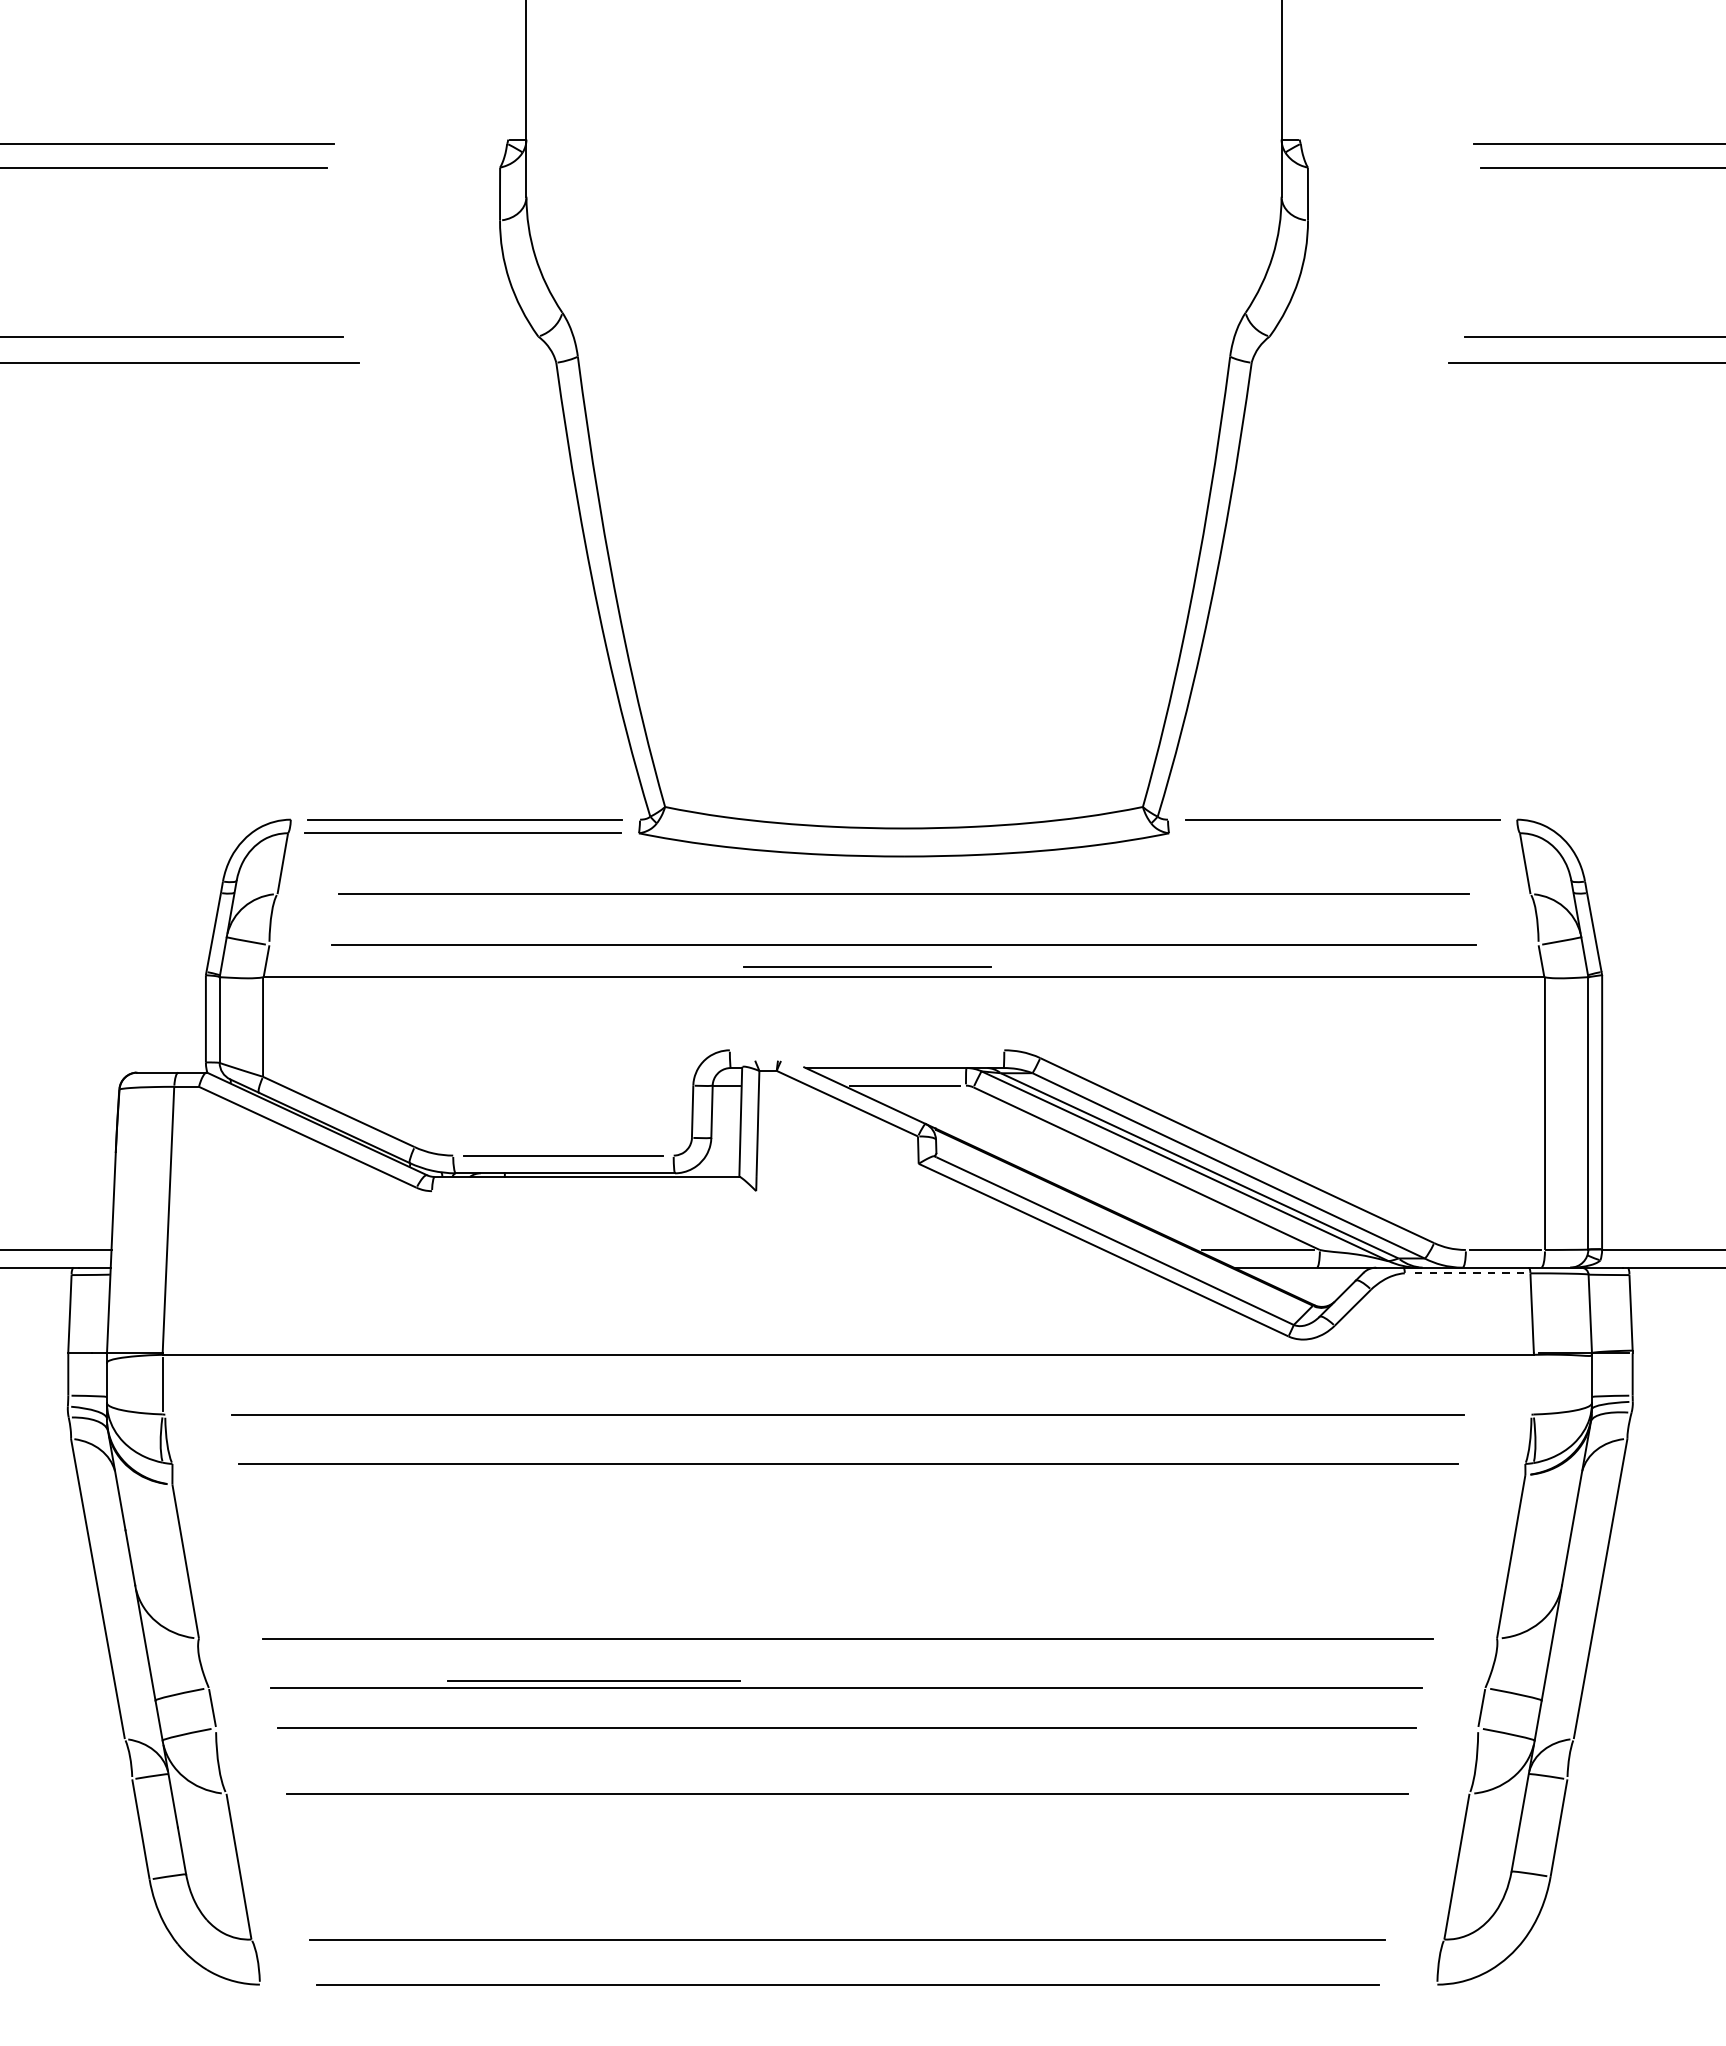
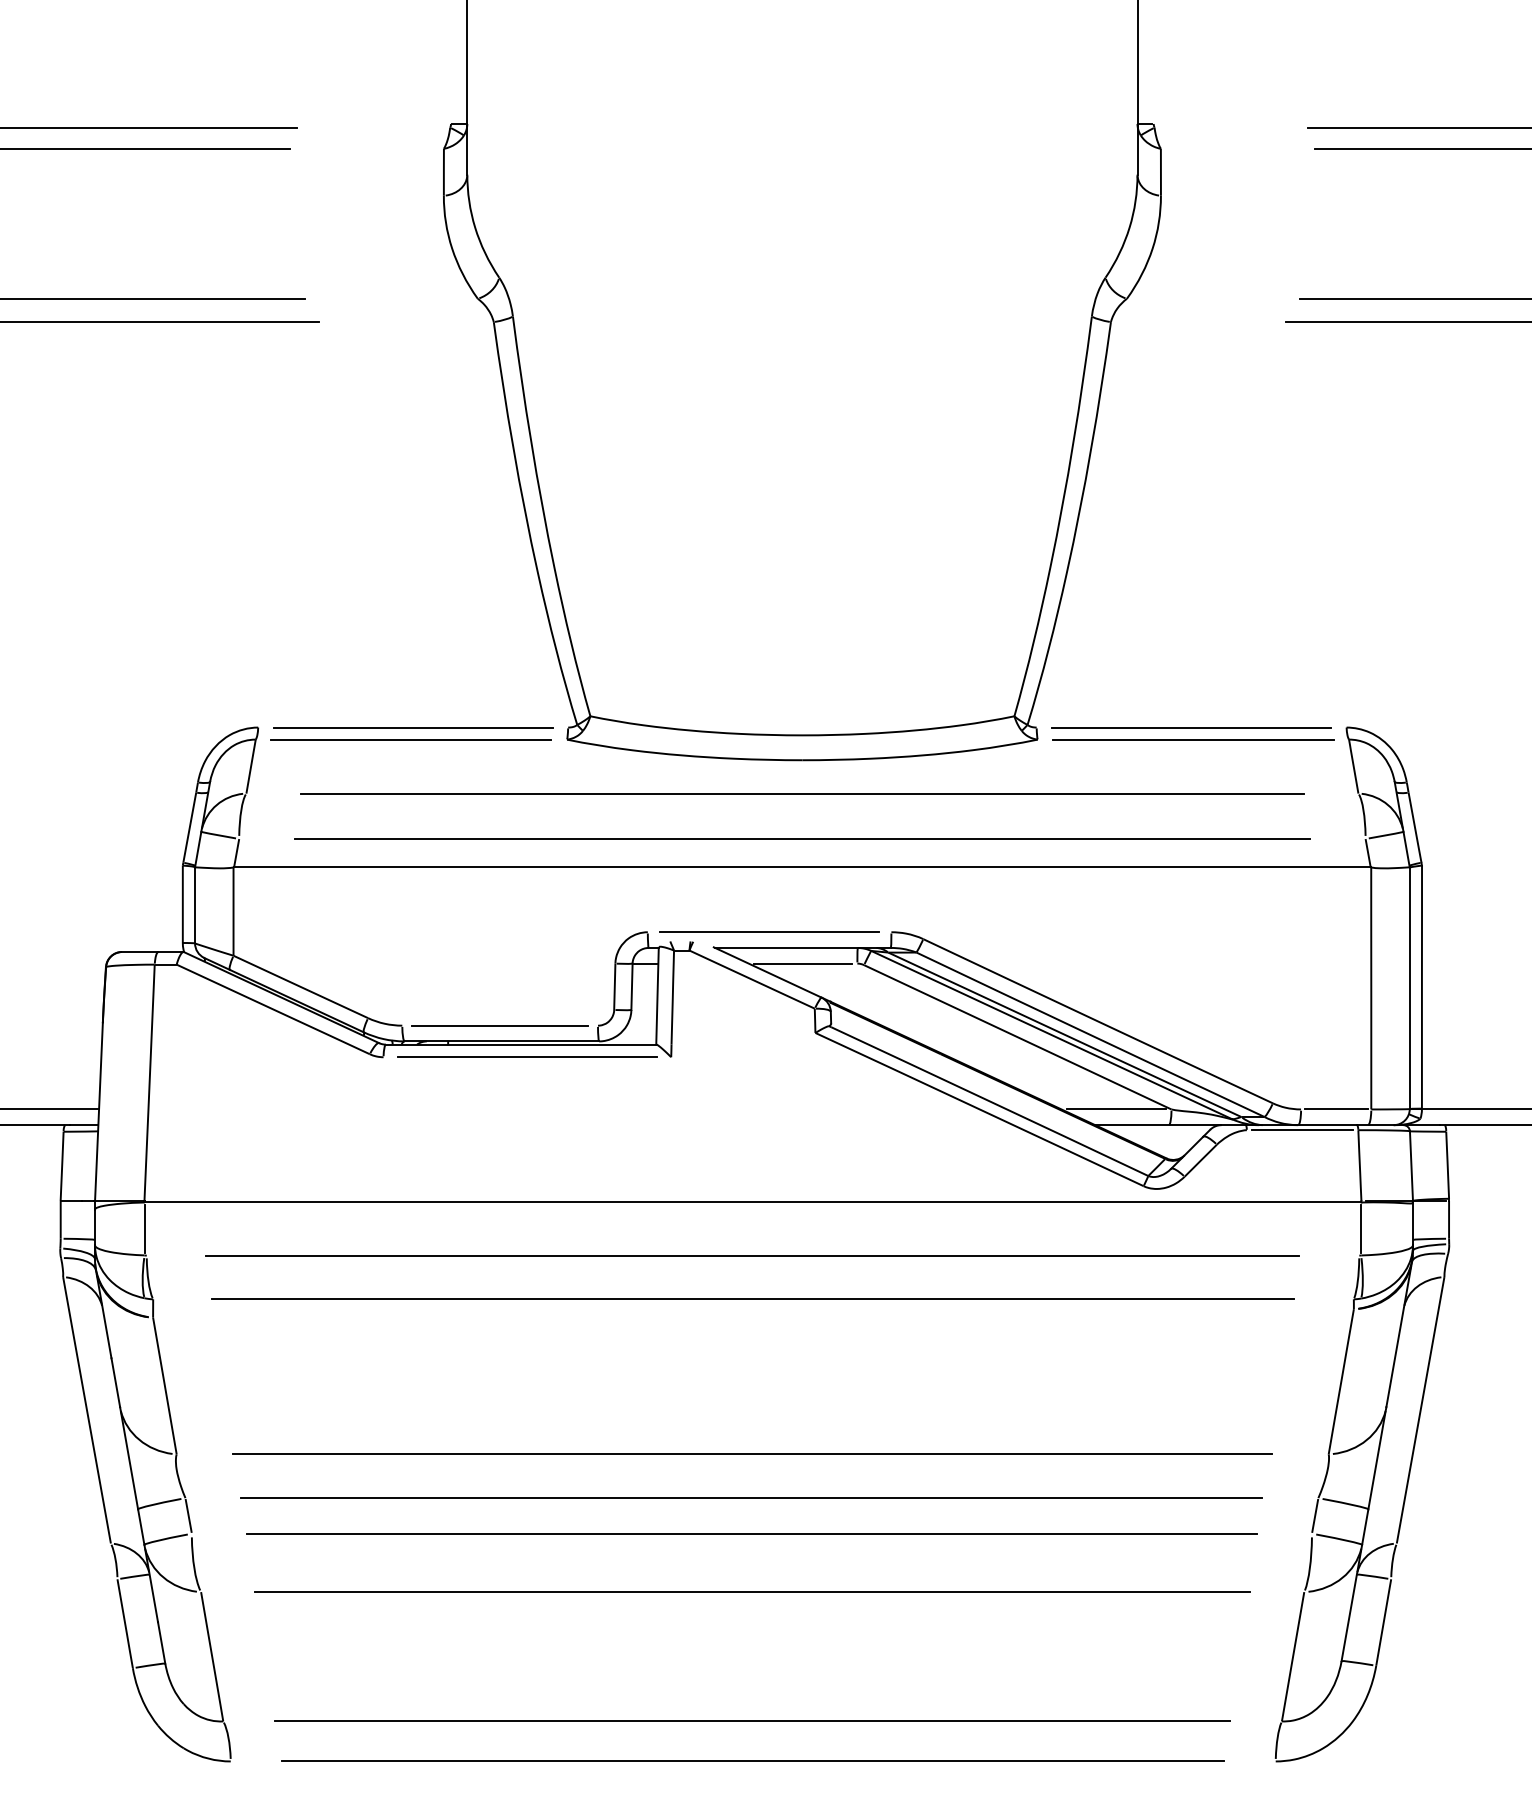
line: (1344, 833) -> (1193, 739), added
line: (867, 966) -> (769, 931), moved
line: (1467, 1273) -> (1302, 1130), dashed -> solid
line: (1533, 1384) -> (1361, 1228), added
line: (593, 1680) -> (526, 1056), moved

